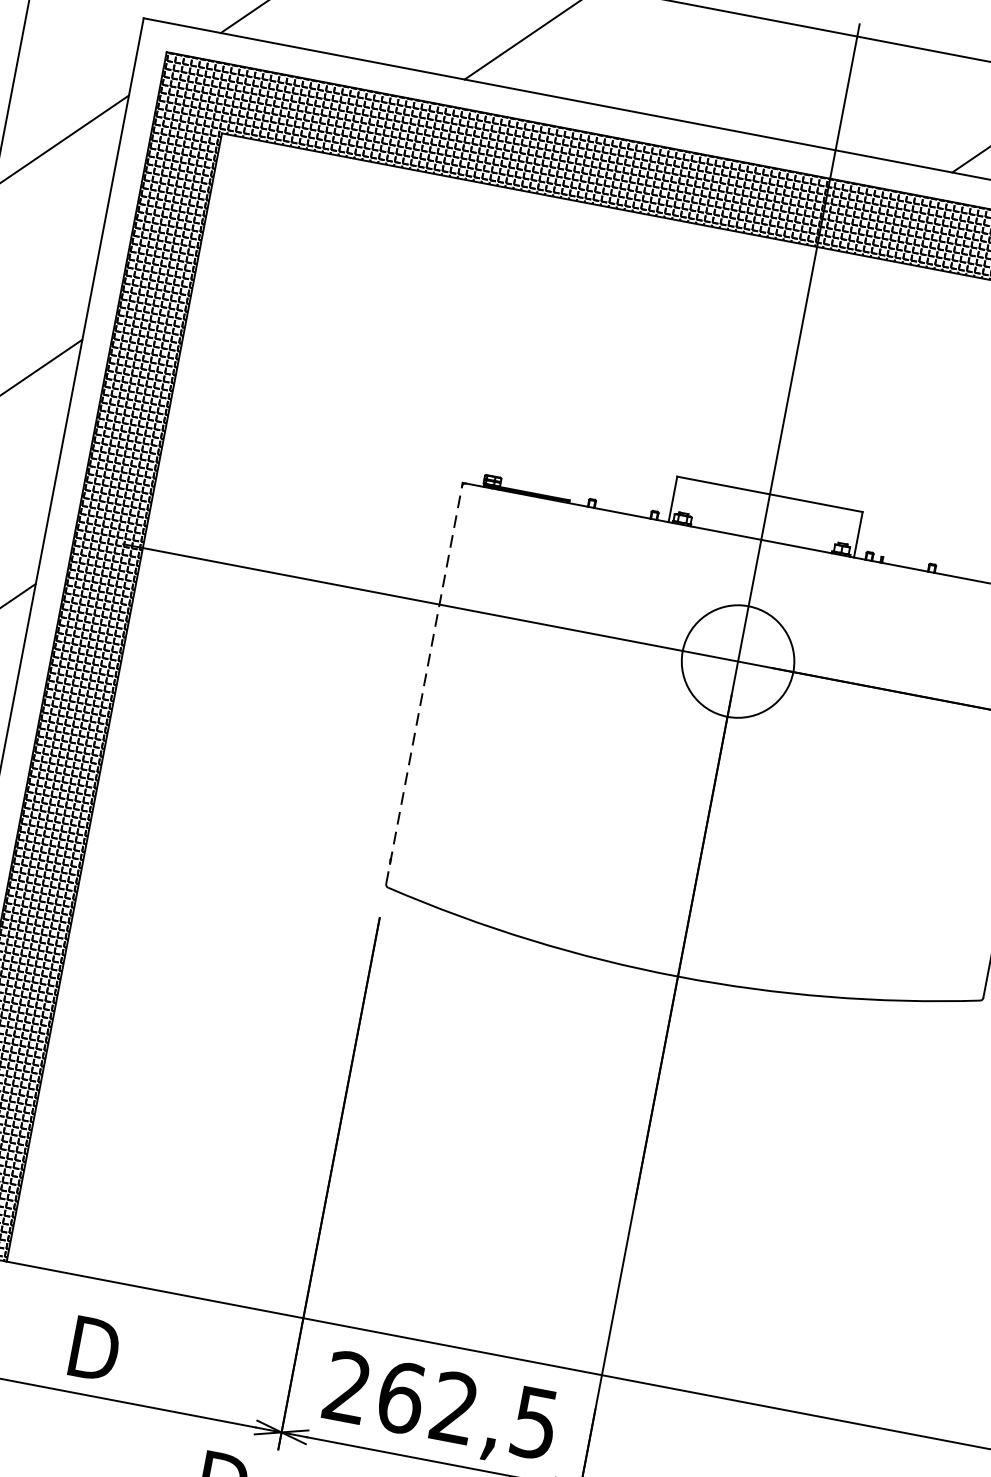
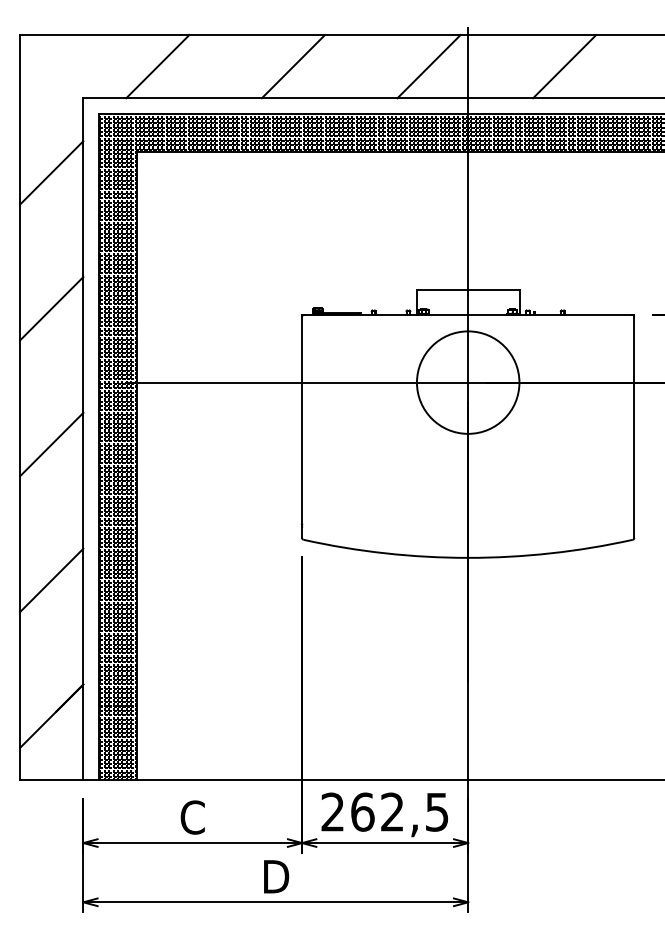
line: (775, 79) -> (428, 66), added
circle: (736, 661) -> (467, 382), size x1.67
line: (424, 685) -> (302, 427), dashed -> solid
text: (95, 1349) -> (193, 817), D -> C

